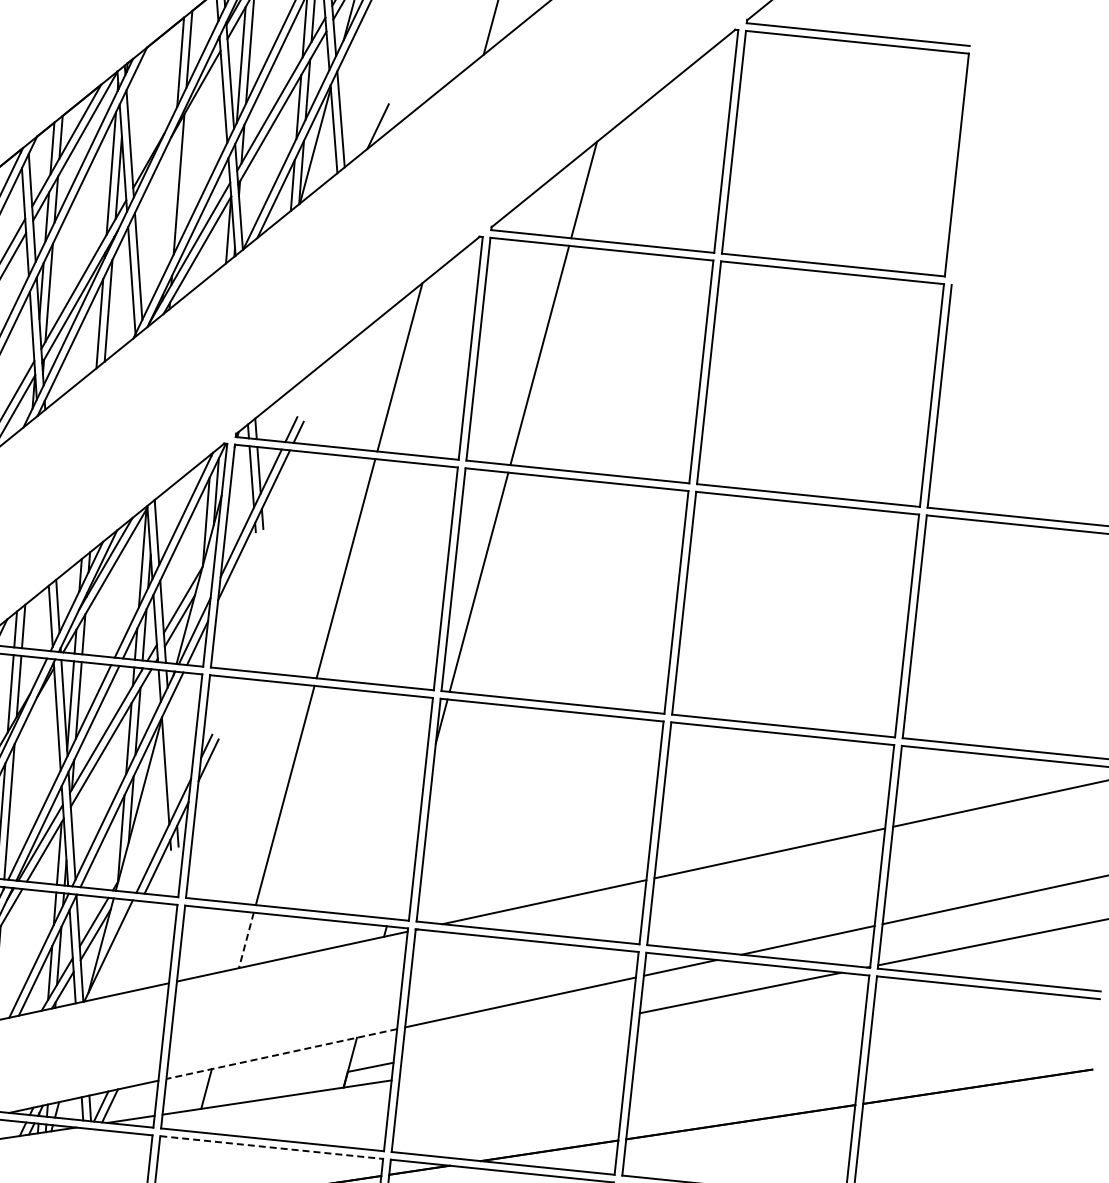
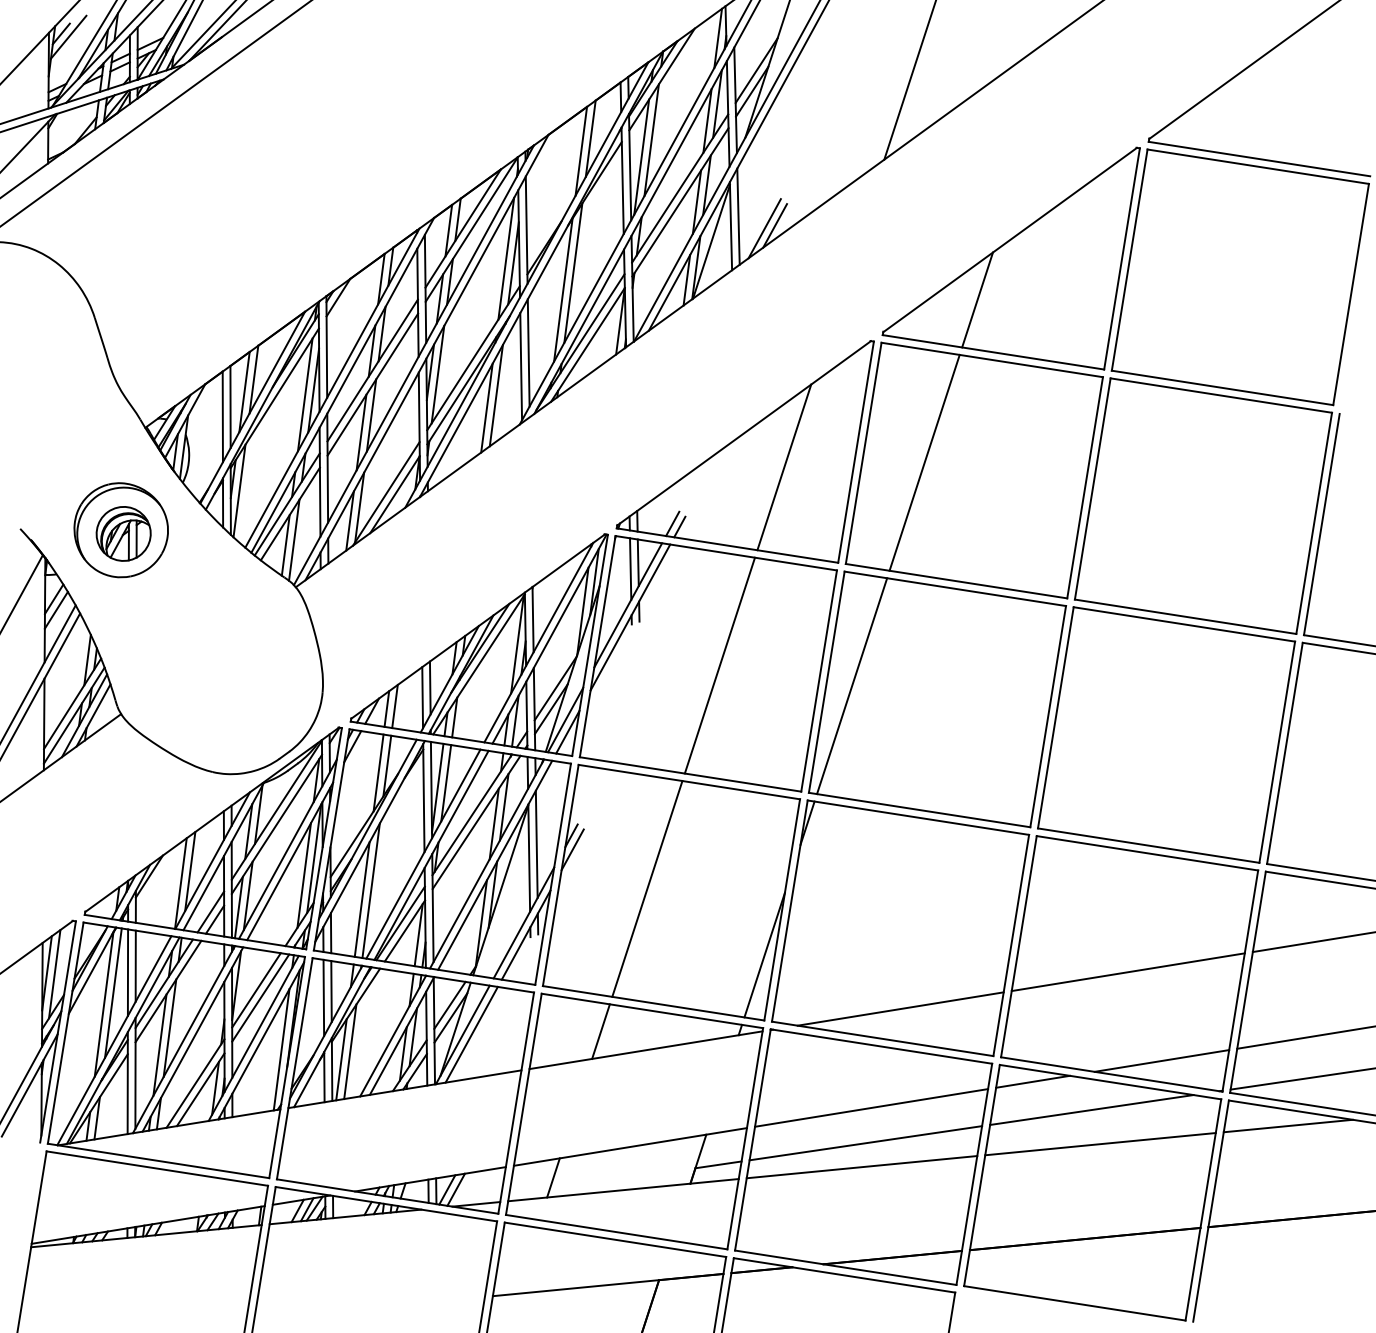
line: (367, 129) -> (764, 228), added
line: (170, 201) -> (563, 289), added
line: (172, 755) -> (536, 843), added
line: (405, 854) -> (764, 954), added
line: (246, 940) -> (601, 1031), dashed -> solid
line: (117, 950) -> (471, 1034), added
line: (936, 998) -> (1287, 1125), added
line: (751, 1026) -> (1100, 1144), added
line: (516, 1038) -> (865, 1143), added
line: (280, 1054) -> (629, 1147), dashed -> solid
line: (513, 1062) -> (861, 1167), added
line: (271, 1147) -> (615, 1239), dashed -> solid

